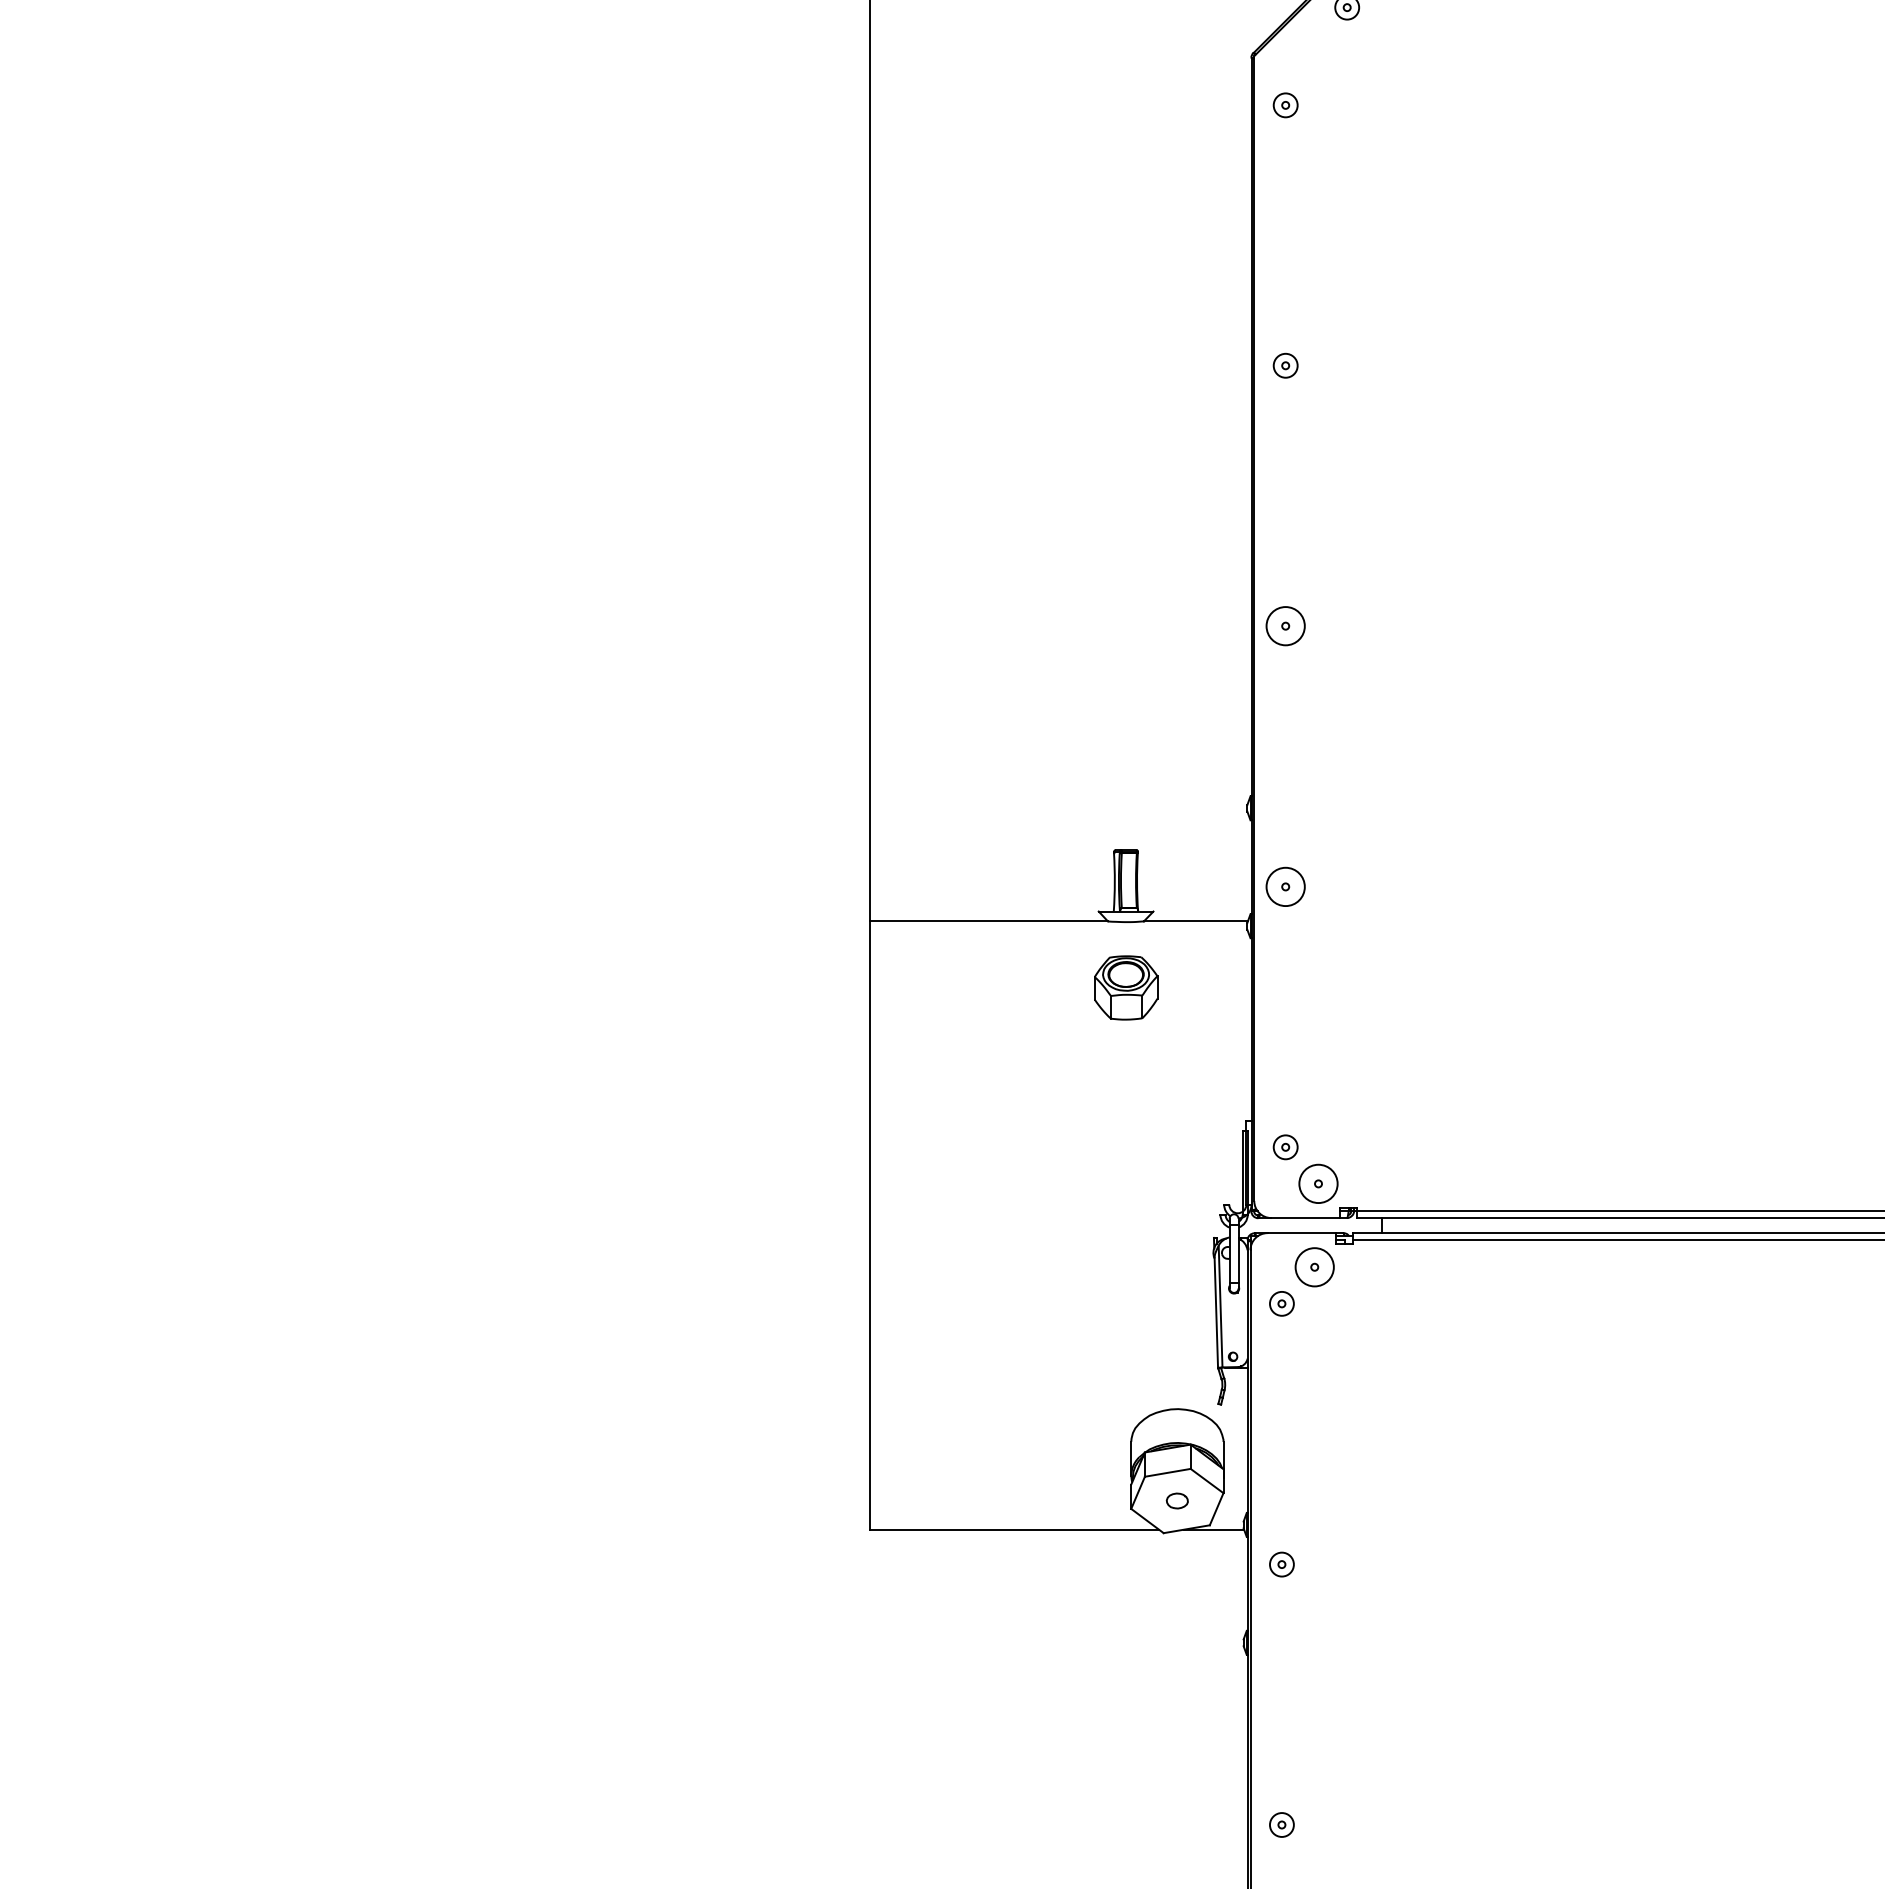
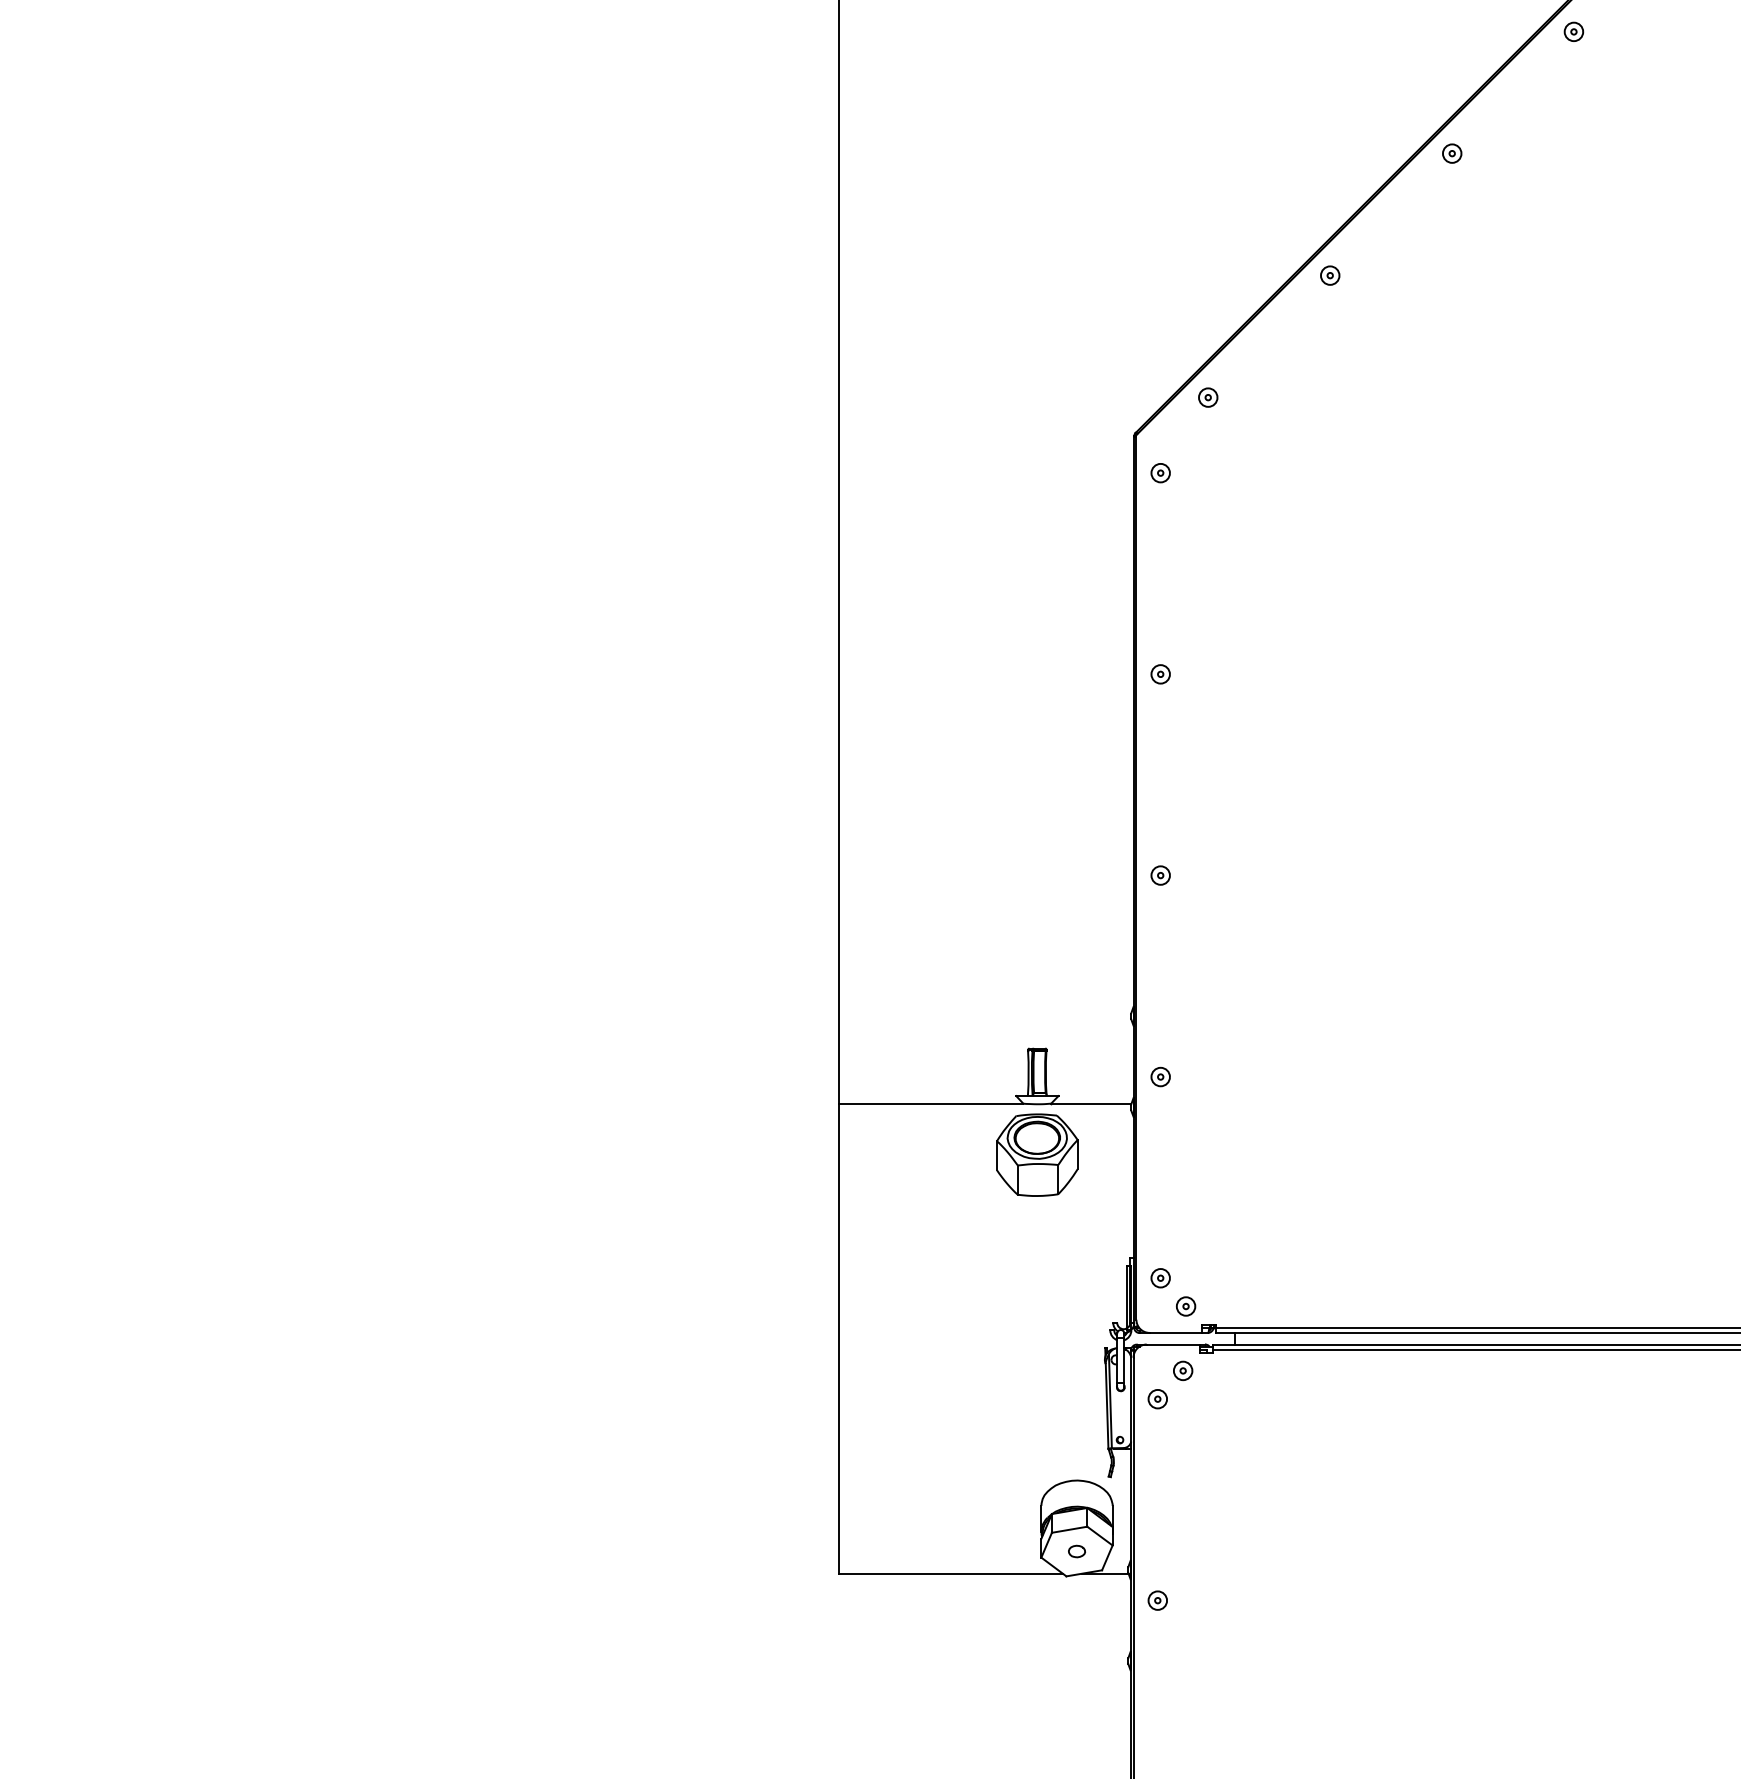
circle: (1285, 626) -> (1160, 875), size x0.62
circle: (1285, 886) -> (1160, 1076), size x0.62
part: (1126, 987) -> (1037, 1154), size x1.67
circle: (1317, 1183) -> (1185, 1306), size x0.62
circle: (1313, 1266) -> (1182, 1370), size x0.62

